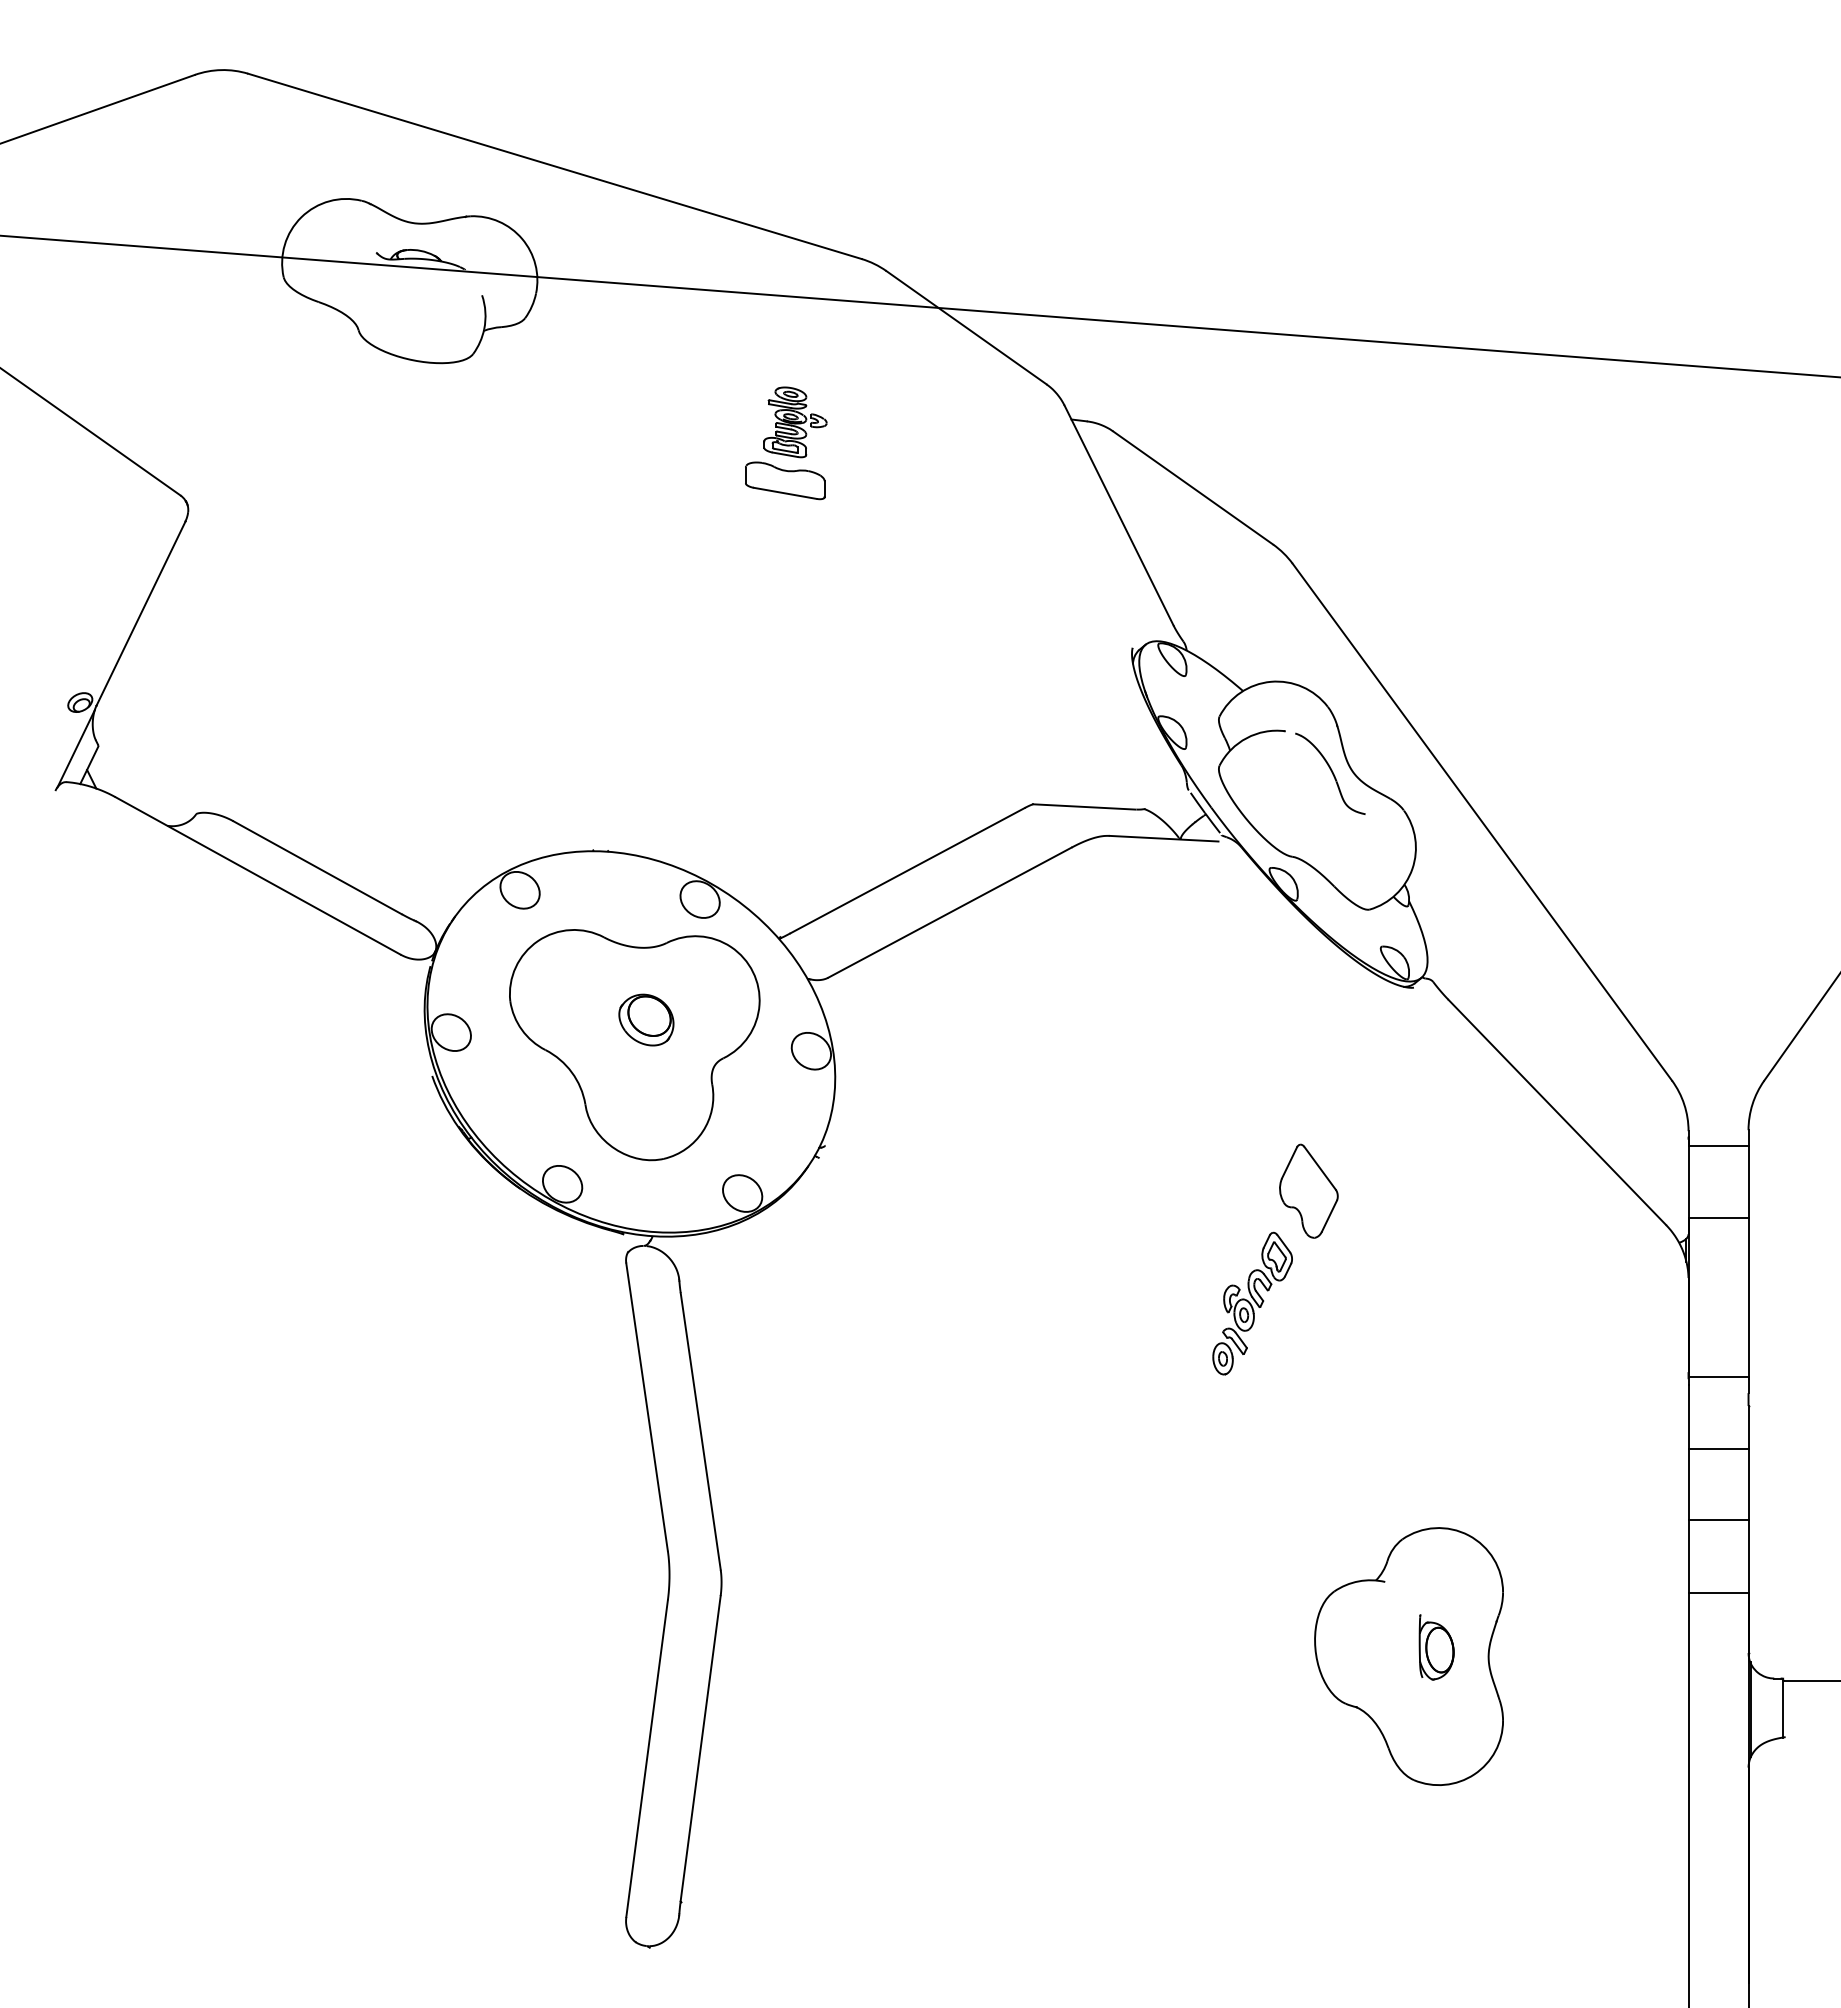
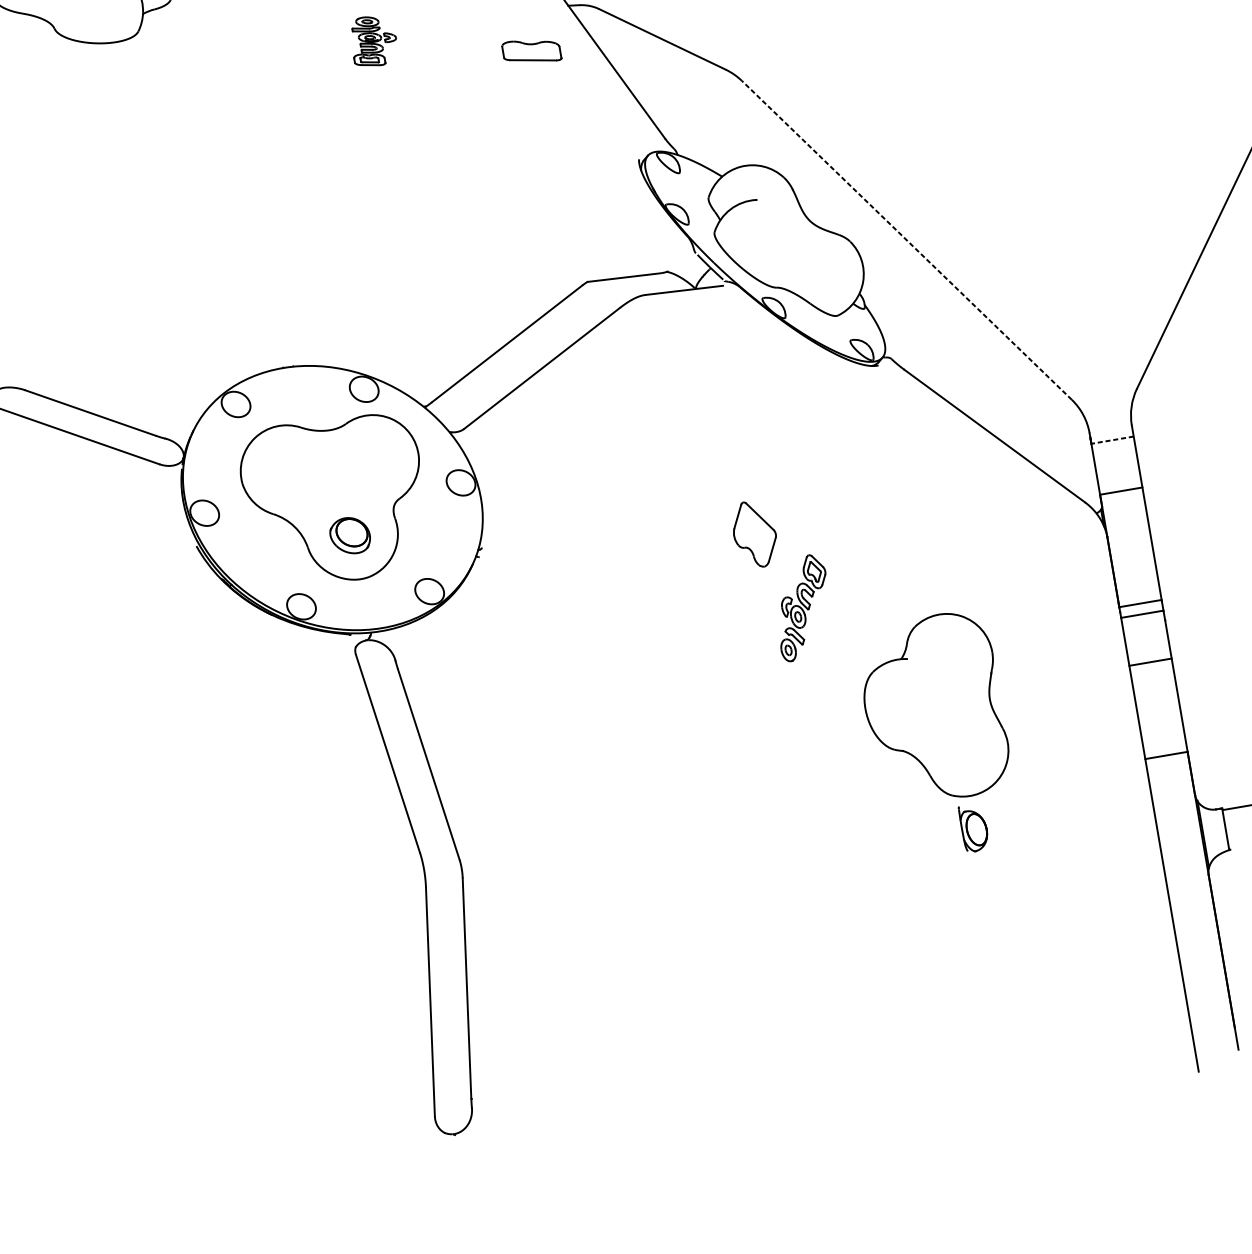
part: (785, 480) -> (531, 51), moved
part: (1330, 773) -> (793, 224), removed
line: (1482, 821) -> (906, 239), solid -> dashed
part: (646, 1019) -> (350, 535), moved
line: (1718, 1145) -> (1112, 440), solid -> dashed
part: (1308, 1190) -> (754, 533), moved
line: (1718, 1449) -> (1142, 614), moved
line: (1718, 1520) -> (1150, 662), moved
part: (1408, 1656) -> (933, 708), moved

